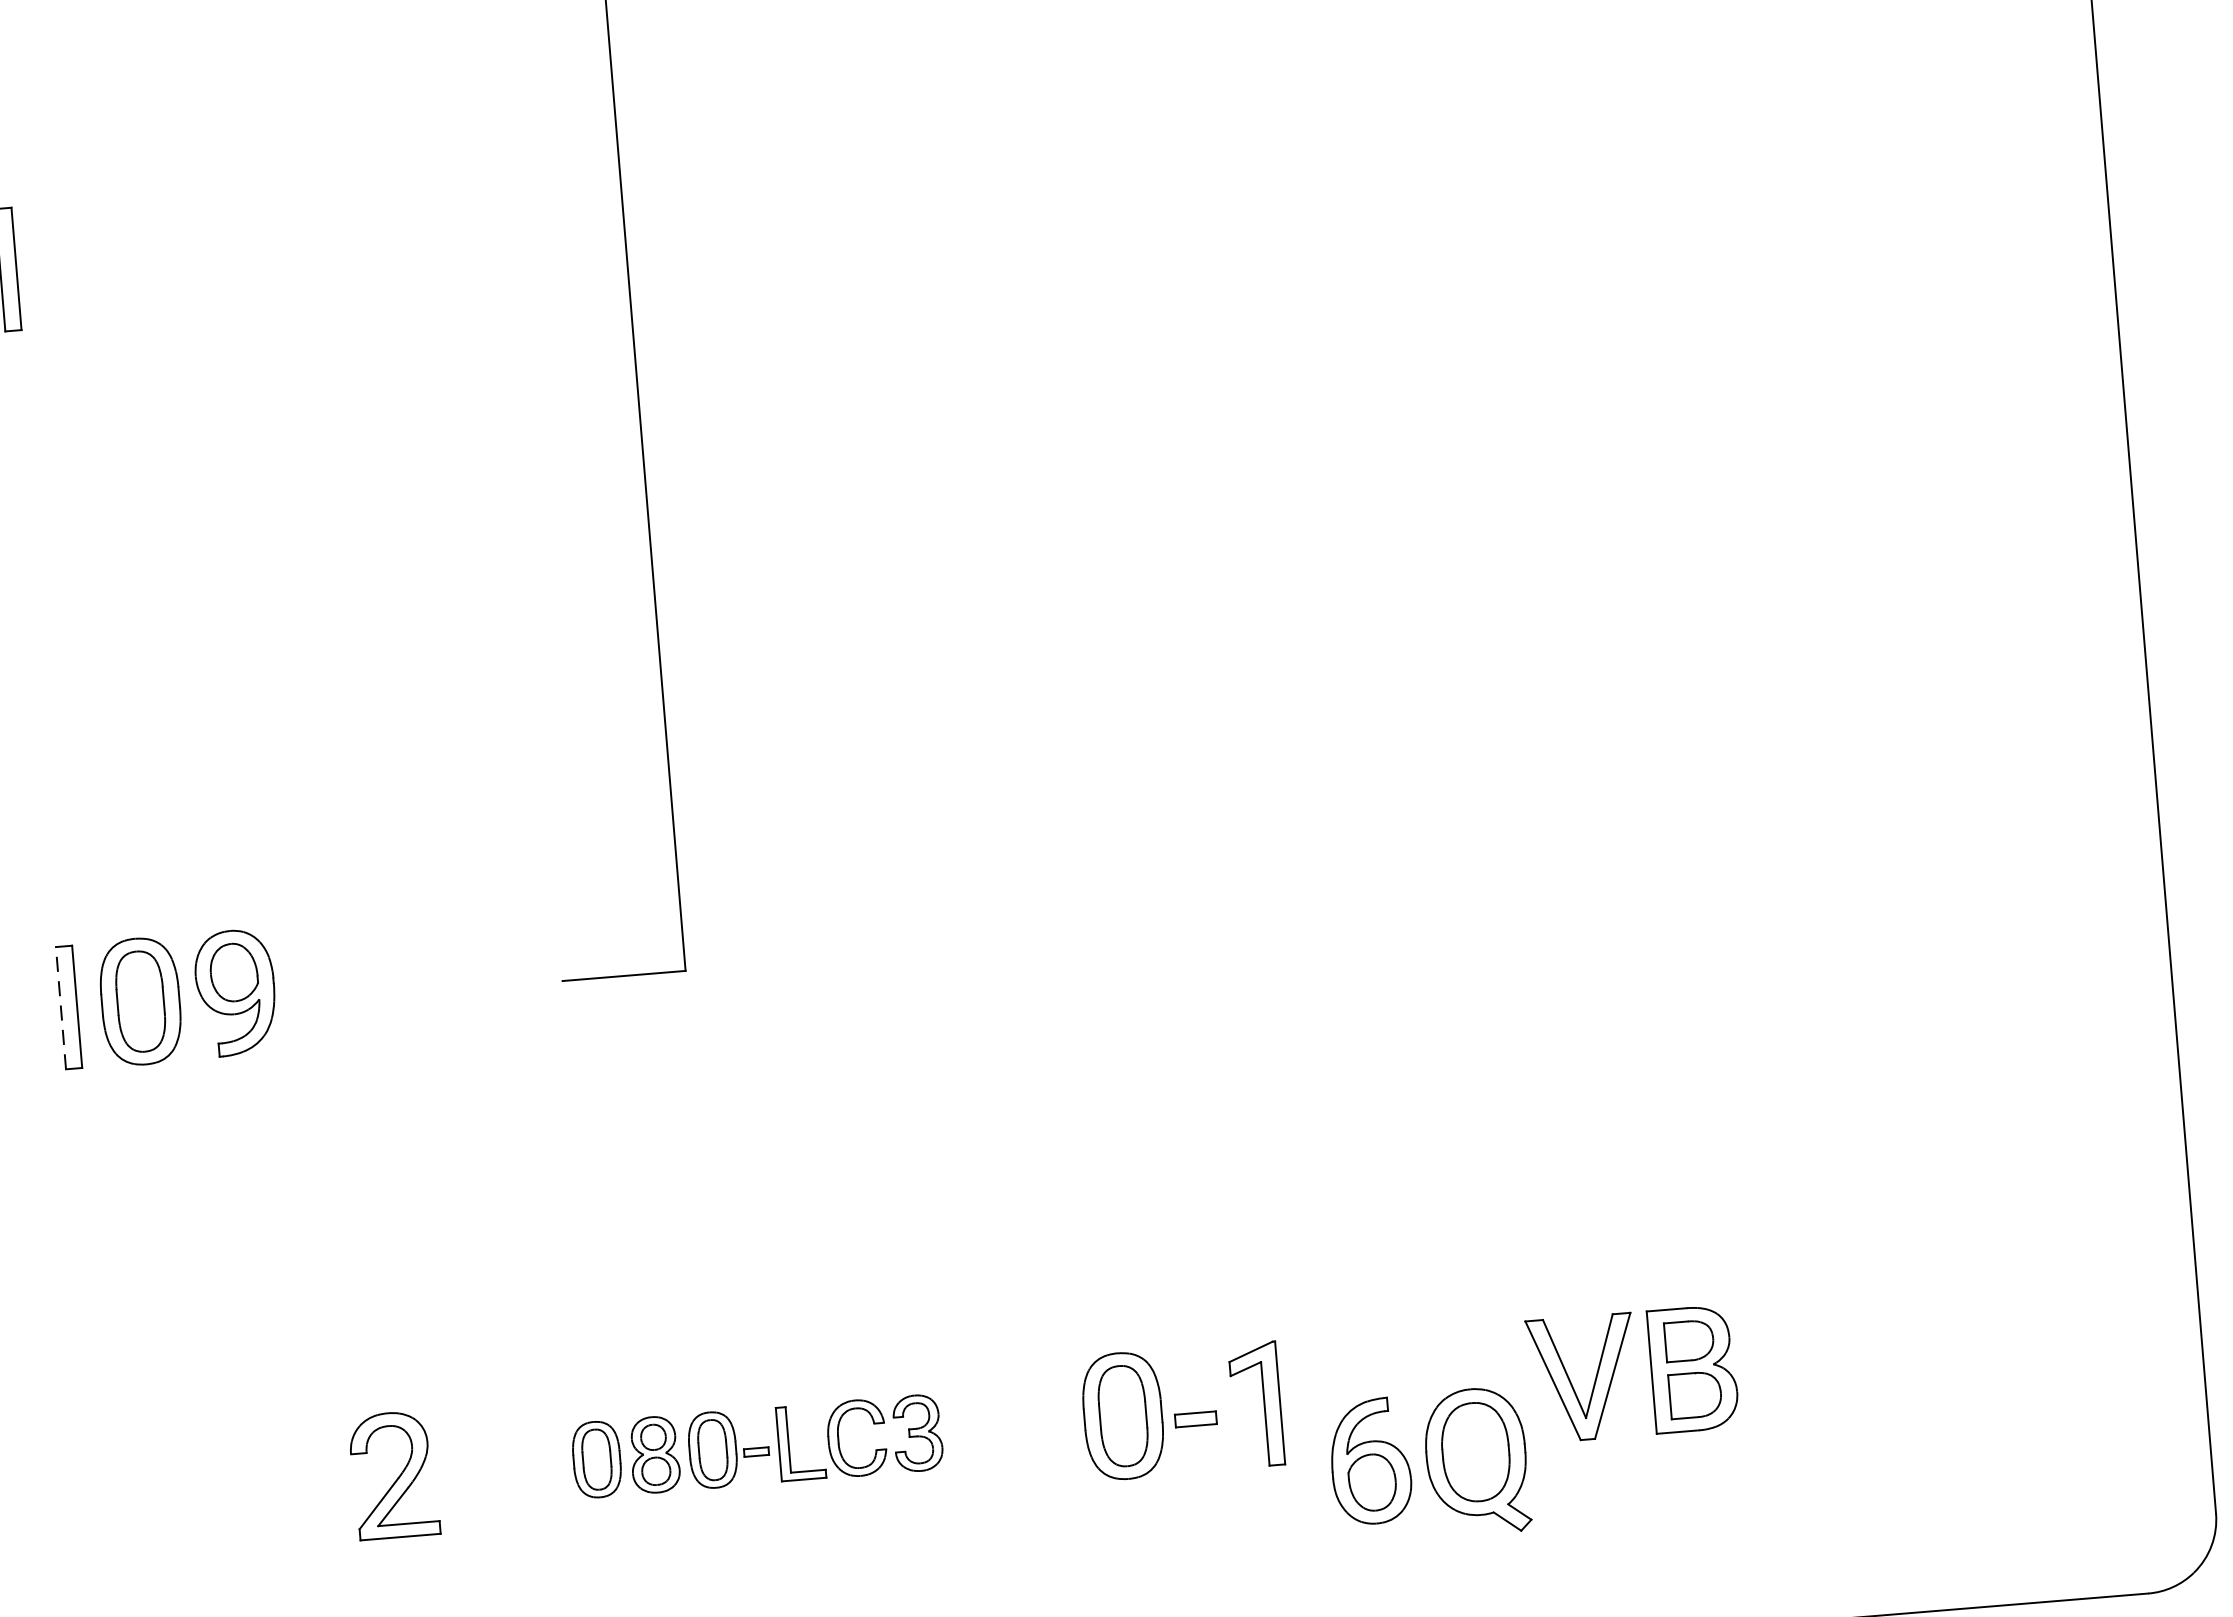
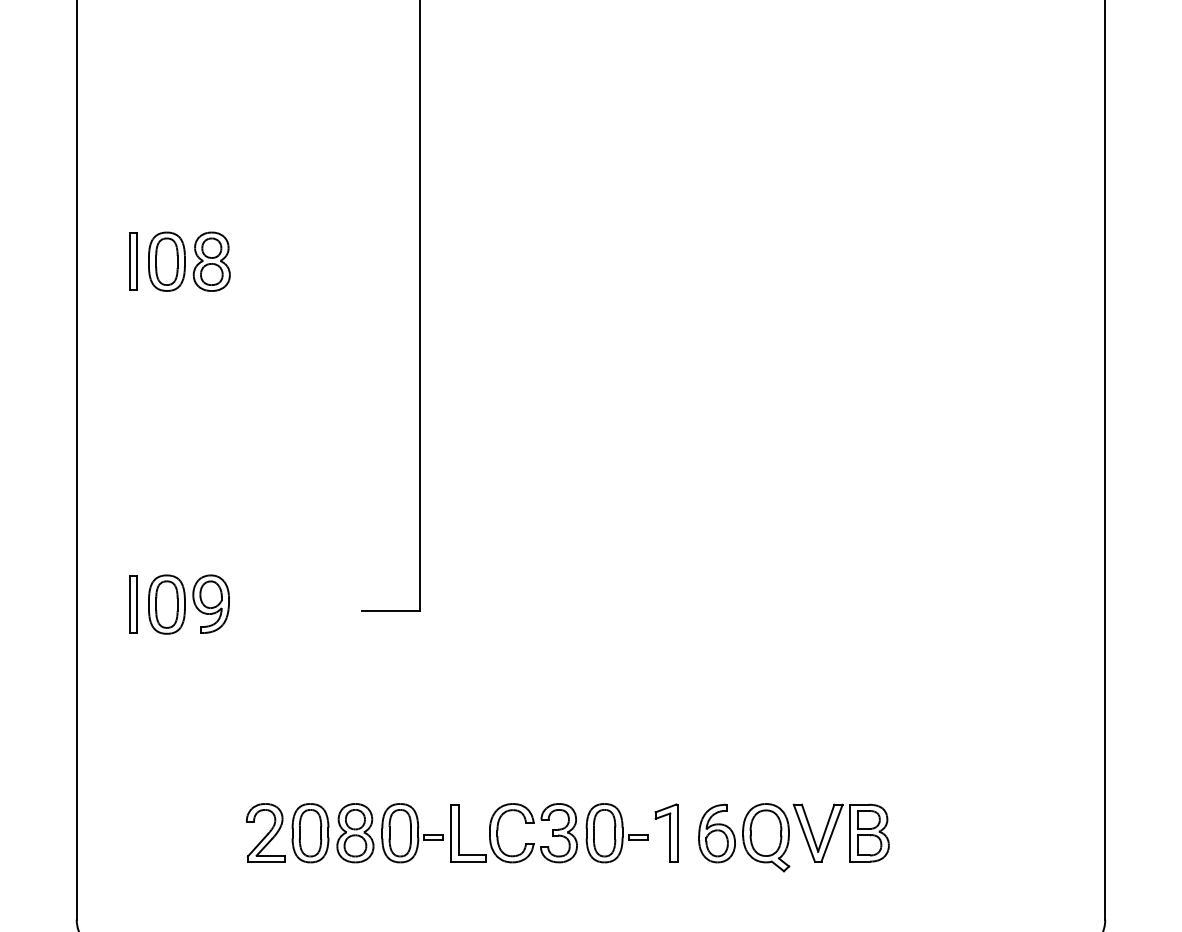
part: (128, 259) -> (189, 261), added
line: (60, 1007) -> (129, 604), dashed -> solid
part: (757, 1446) -> (434, 833), size x1.67
part: (1430, 1465) -> (744, 837), moved

